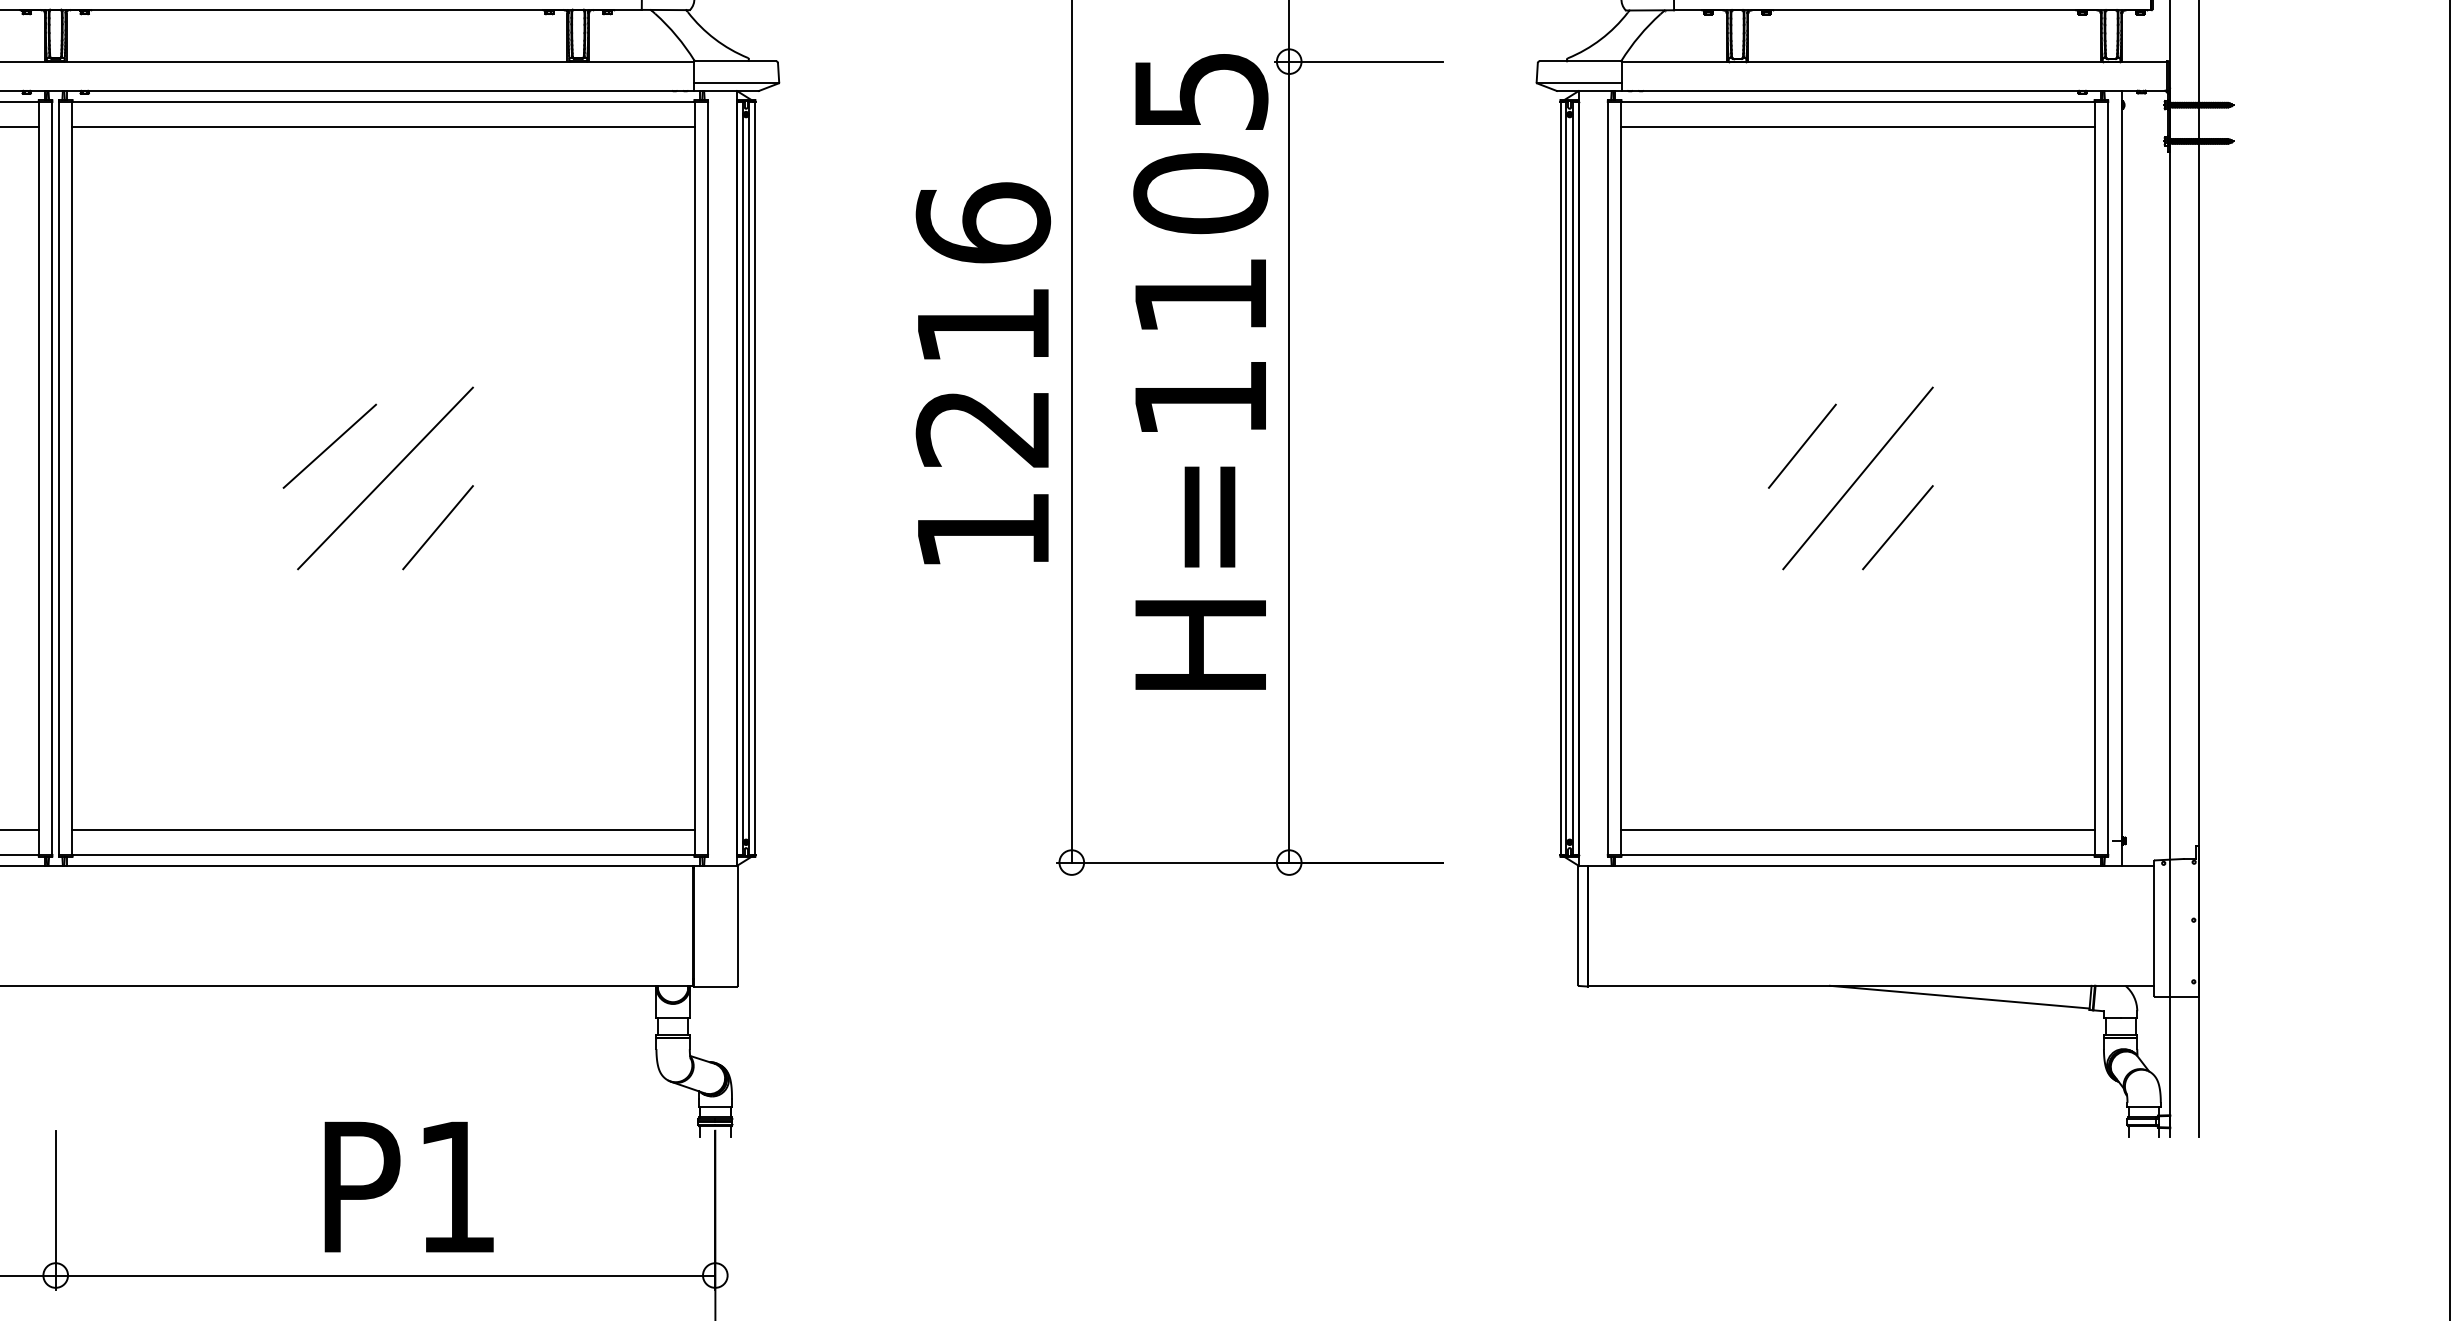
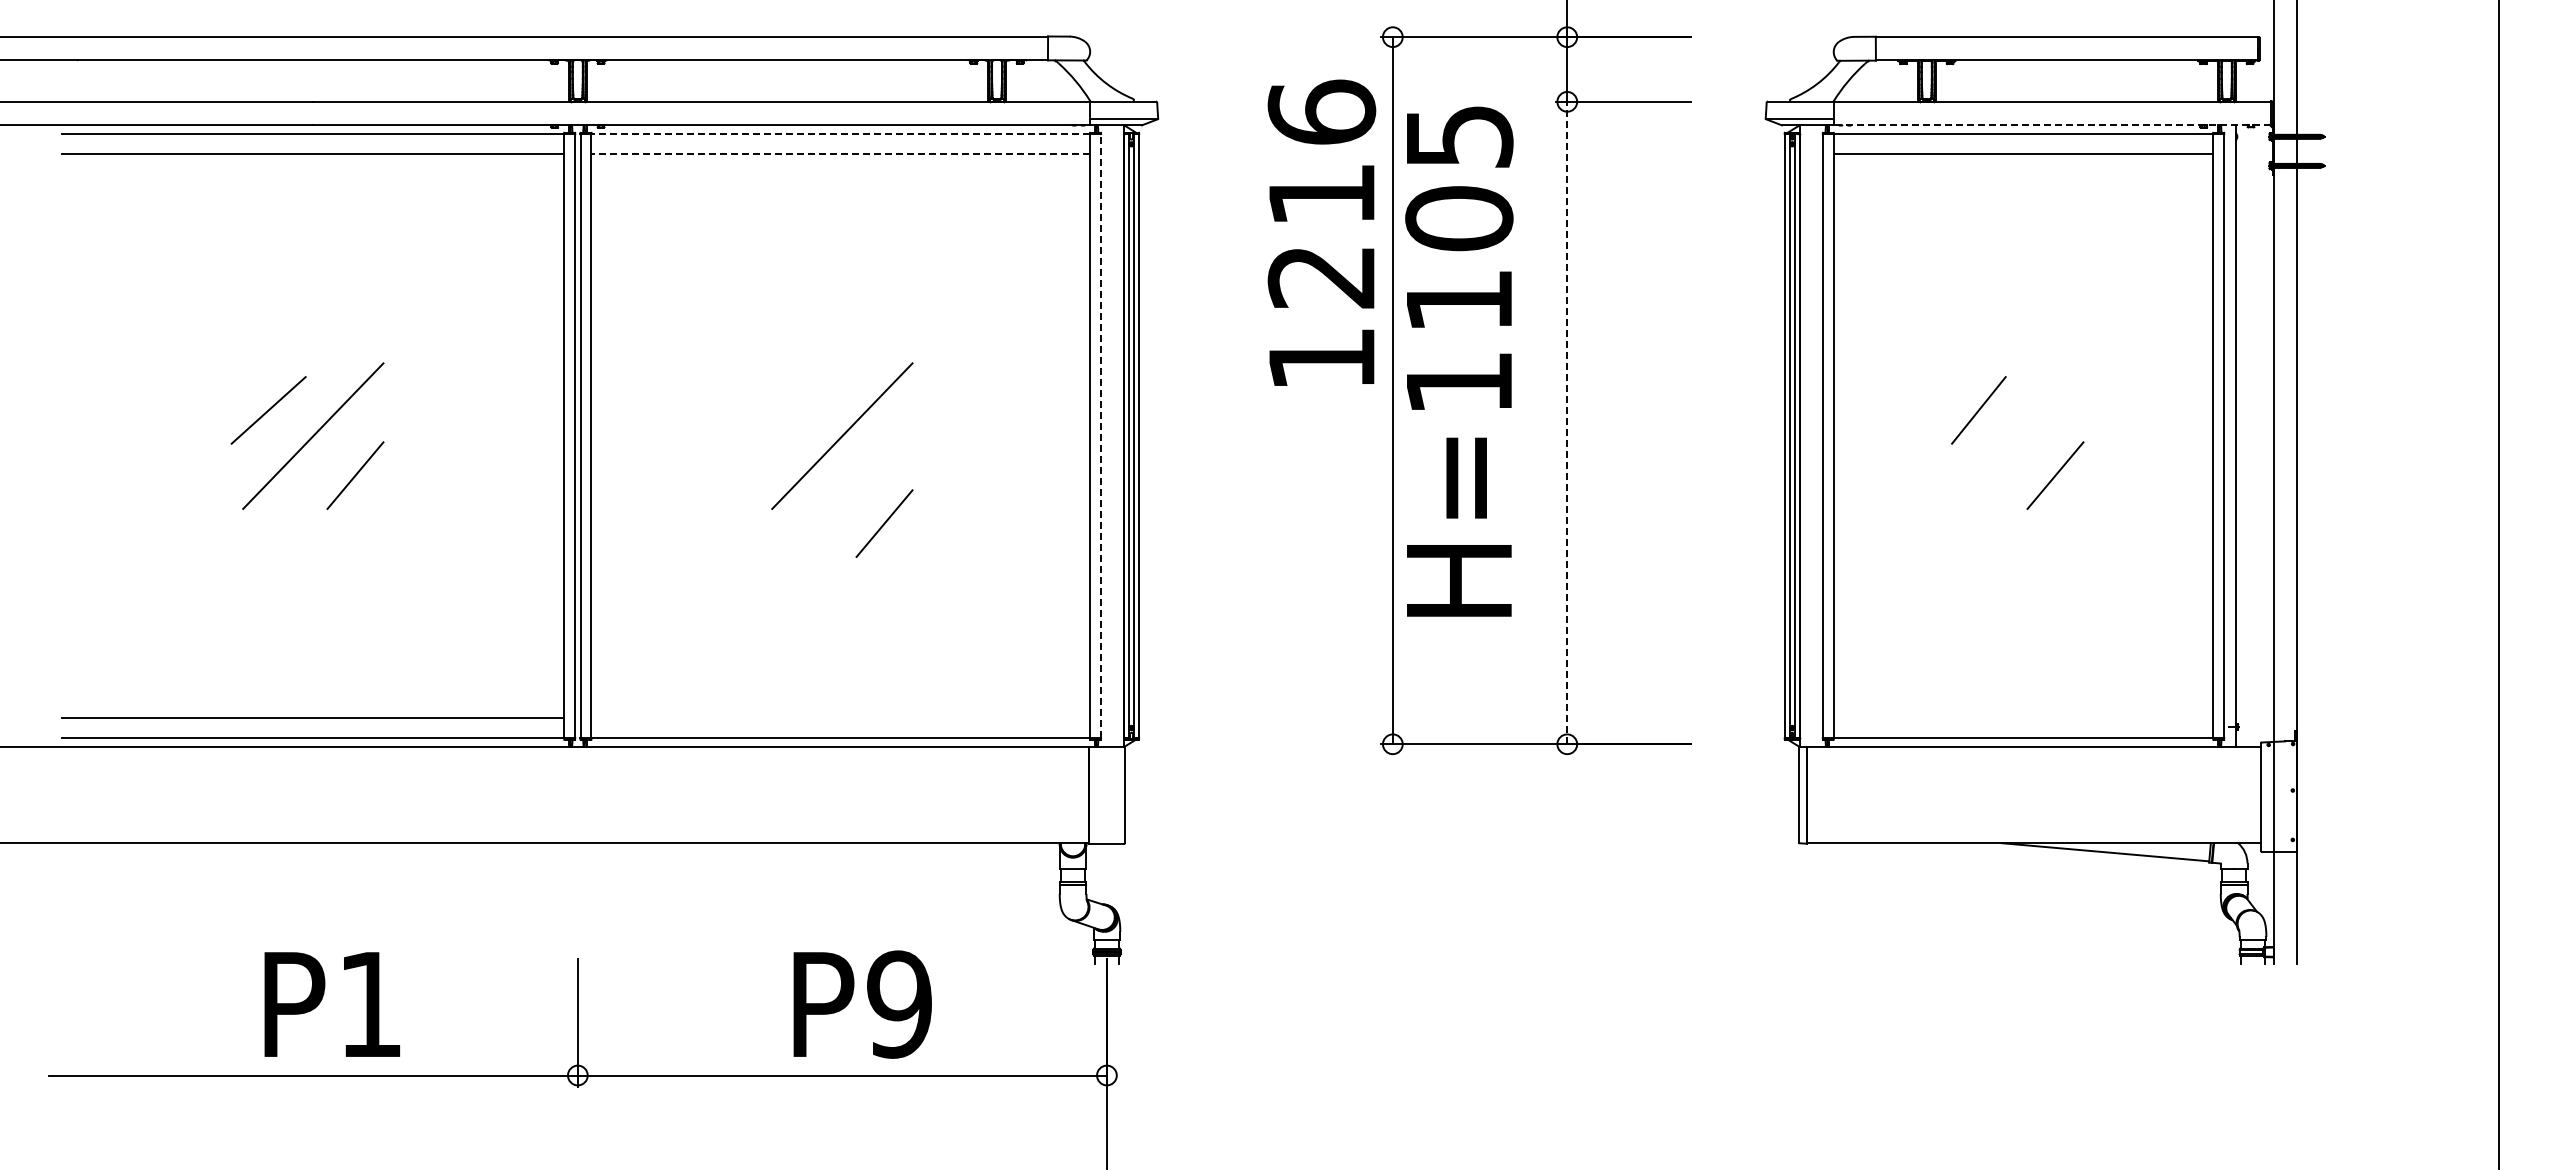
line: (1894, 91) -> (2052, 125), solid -> dashed
line: (383, 102) -> (840, 134), solid -> dashed
line: (383, 127) -> (840, 154), solid -> dashed
text: (1201, 371) -> (1459, 361), moved
text: (982, 372) -> (1321, 232), moved
line: (329, 446) -> (797, 410), removed
line: (1289, 461) -> (1567, 422), solid -> dashed
line: (707, 477) -> (1100, 435), solid -> dashed
line: (1858, 477) -> (2023, 435), removed
line: (438, 527) -> (884, 523), moved
line: (383, 829) -> (840, 717), removed
line: (1858, 829) -> (2023, 717), removed
text: (456, 1186) -> (899, 1004), P1 -> P9

